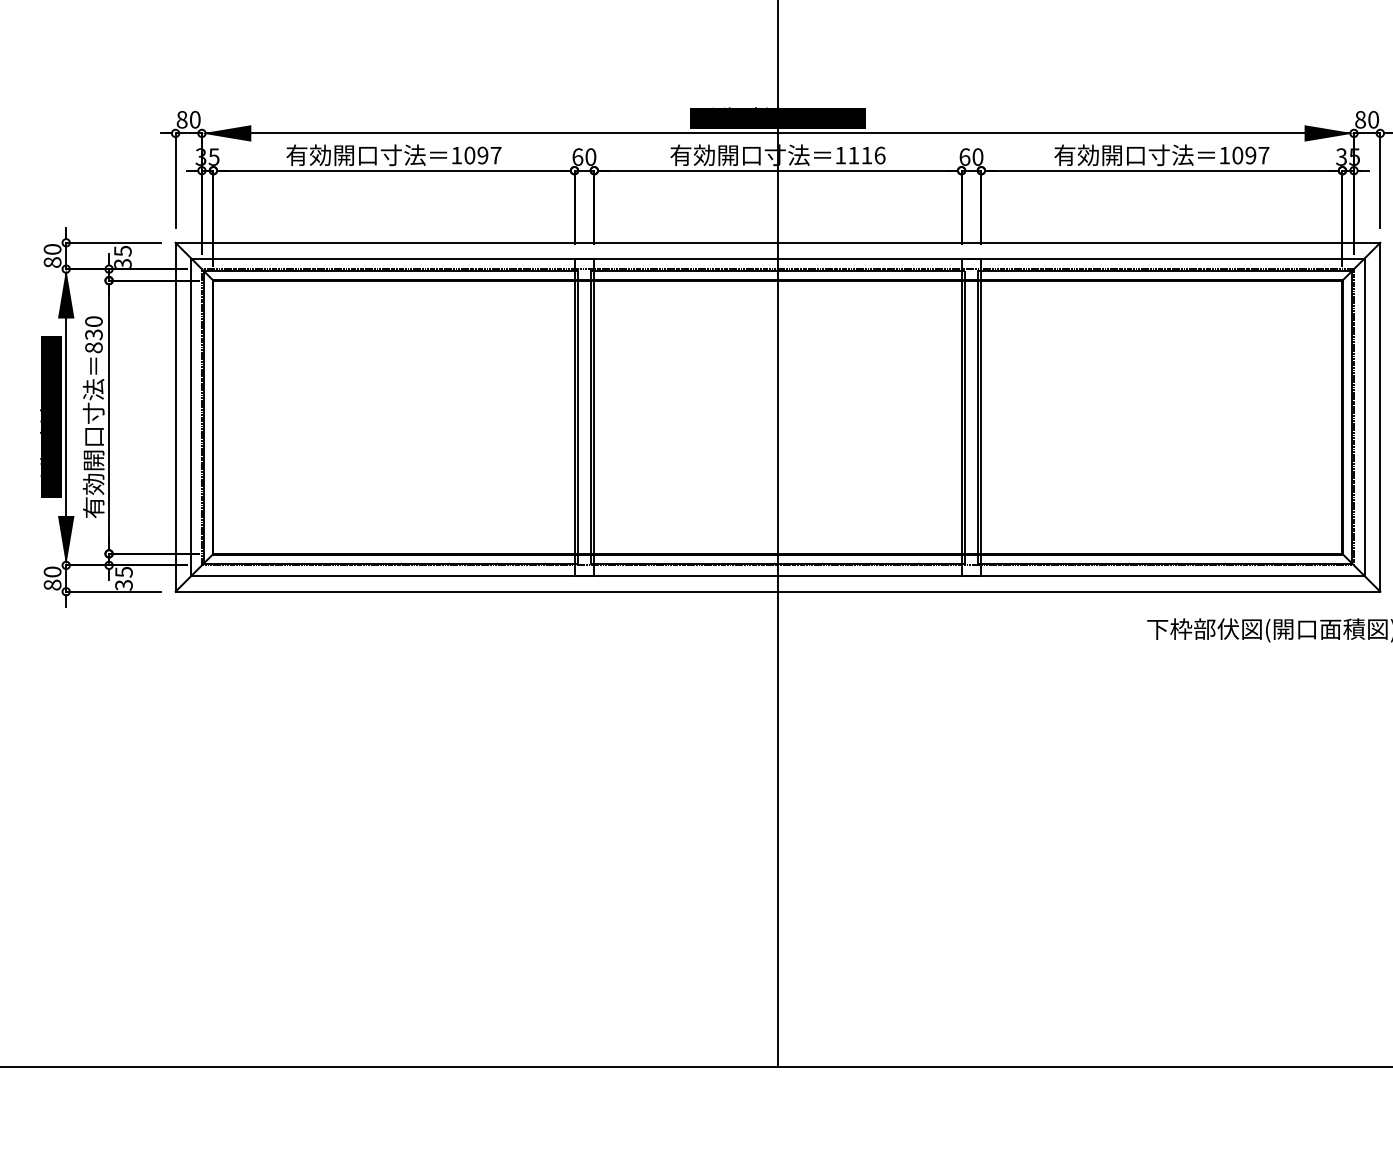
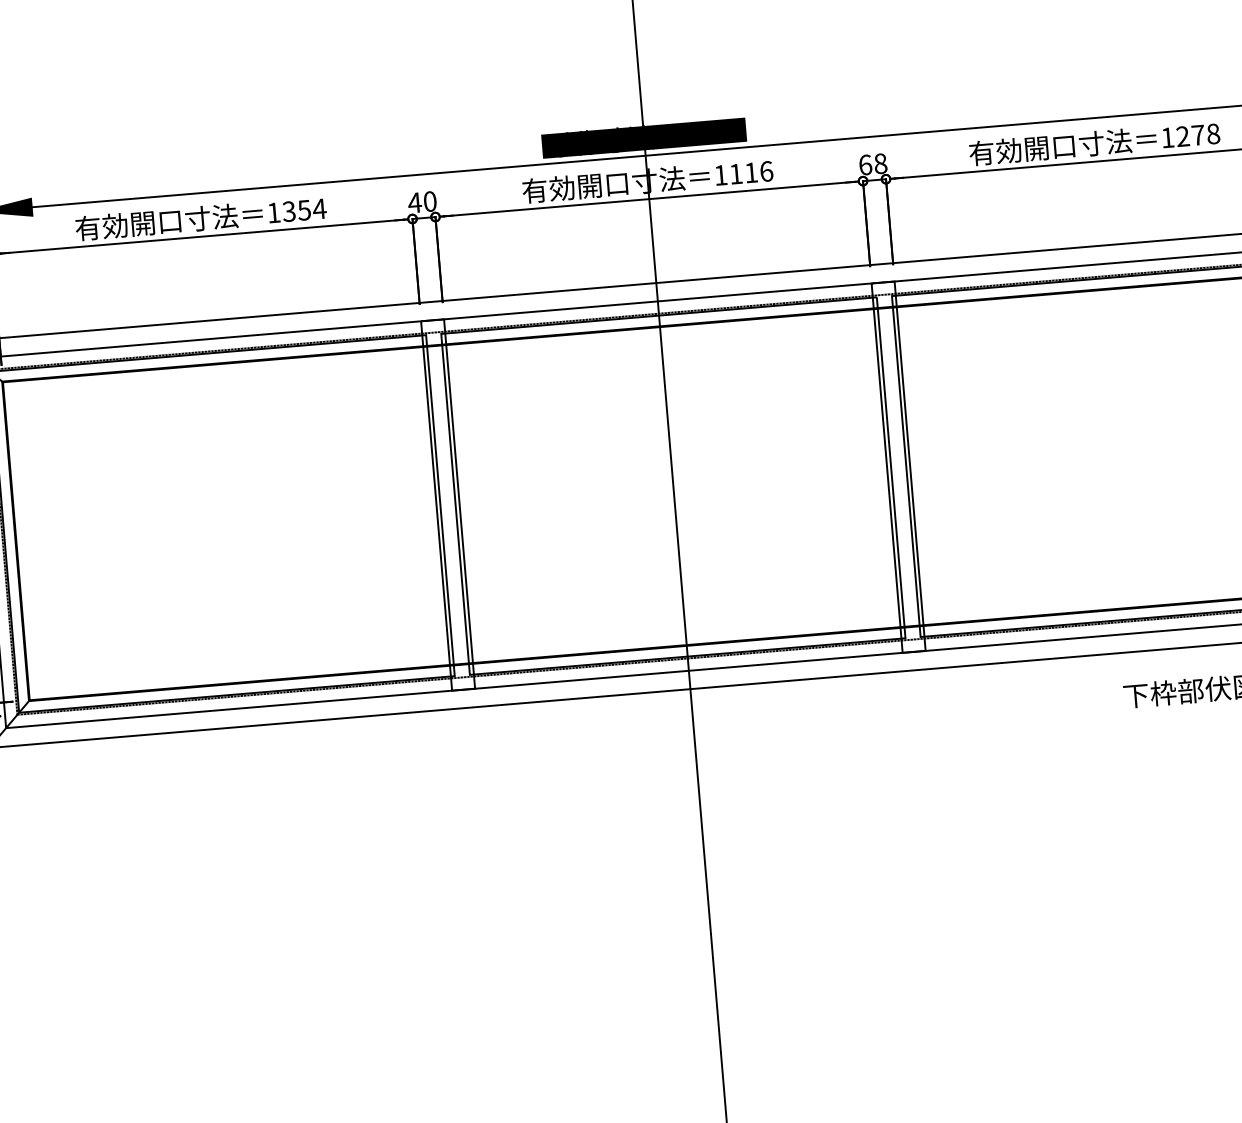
text: (482, 155) -> (303, 210), 1097 -> 1354
text: (1250, 155) -> (1197, 135), 1097 -> 1278
text: (577, 156) -> (414, 202), 60 -> 40
text: (977, 156) -> (880, 163), 60 -> 68

